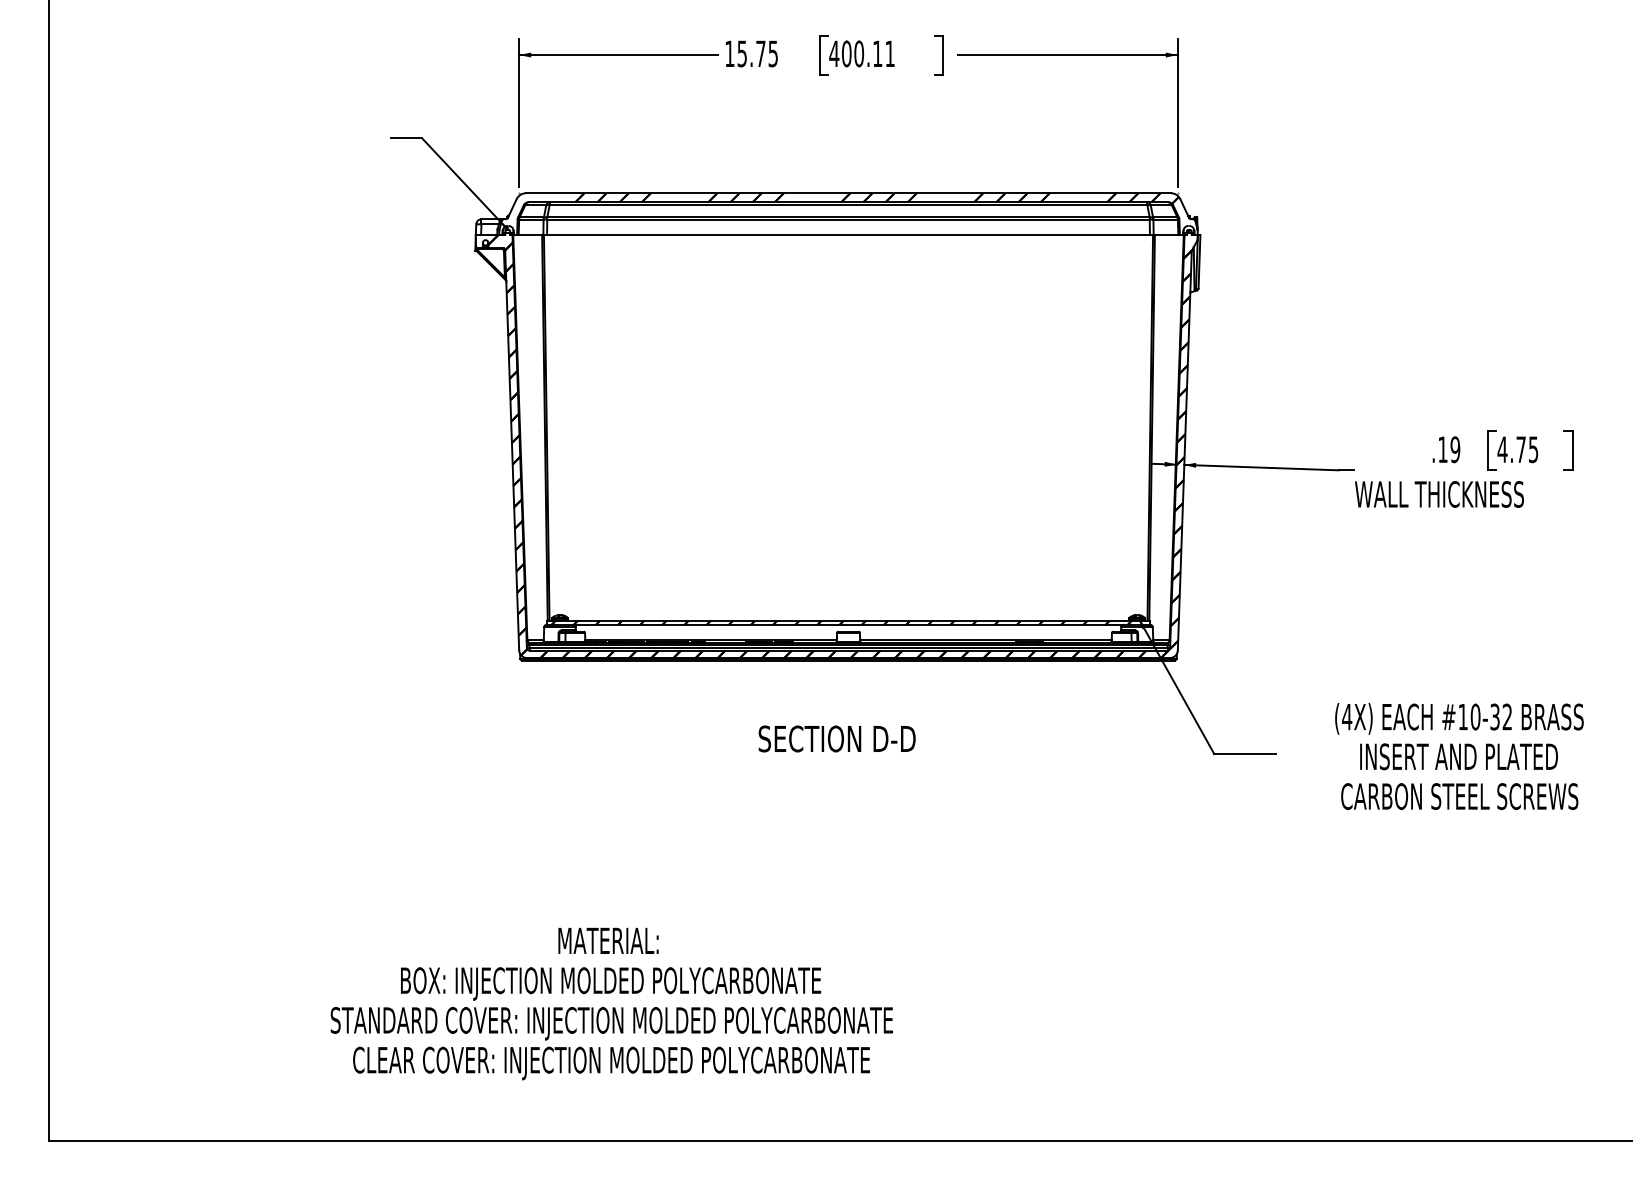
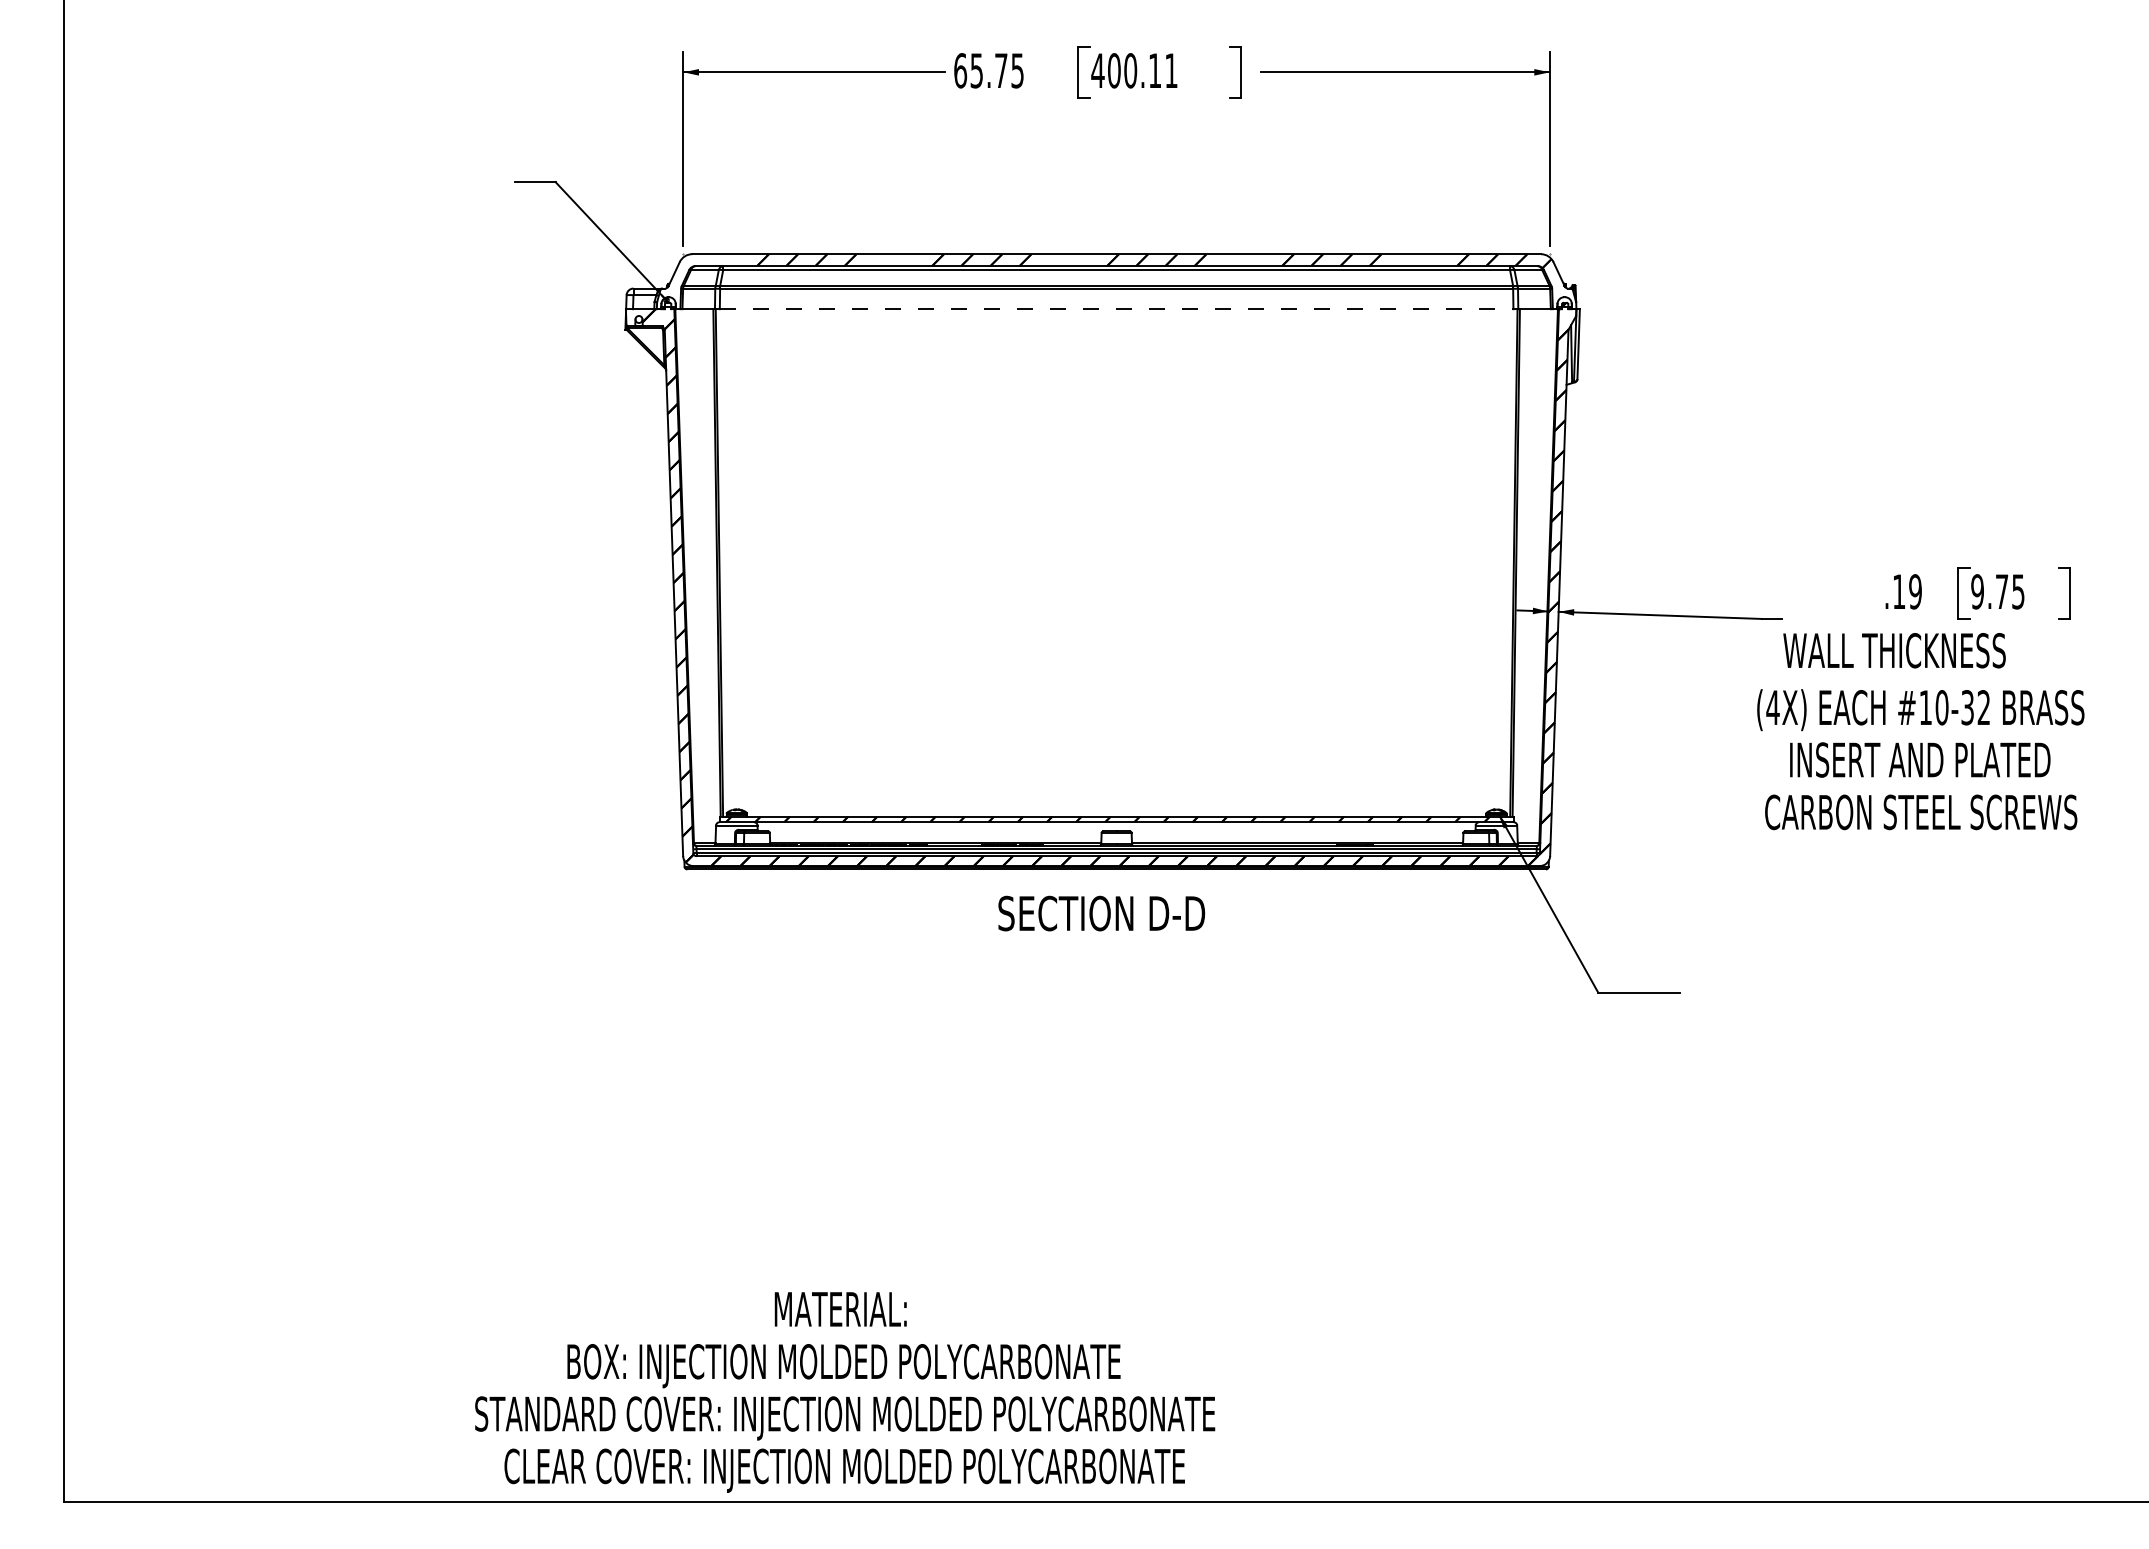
text: (729, 53) -> (960, 70), 15.75 -> 65.75
line: (848, 235) -> (1116, 309), solid -> dashed
text: (1502, 449) -> (1977, 591), 4.75 -> 9.75
text: (837, 738) -> (1101, 913), moved
text: (1459, 756) -> (1920, 759), moved
text: (612, 1004) -> (845, 1392), moved

